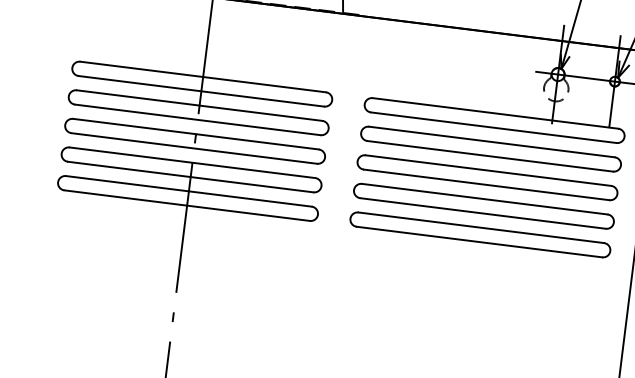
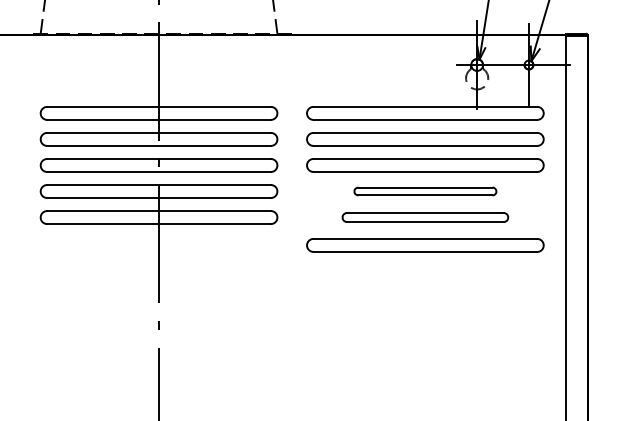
part: (484, 206) -> (425, 191), size x0.6
part: (480, 234) -> (425, 217), size x0.7
part: (476, 265) -> (425, 245), added

